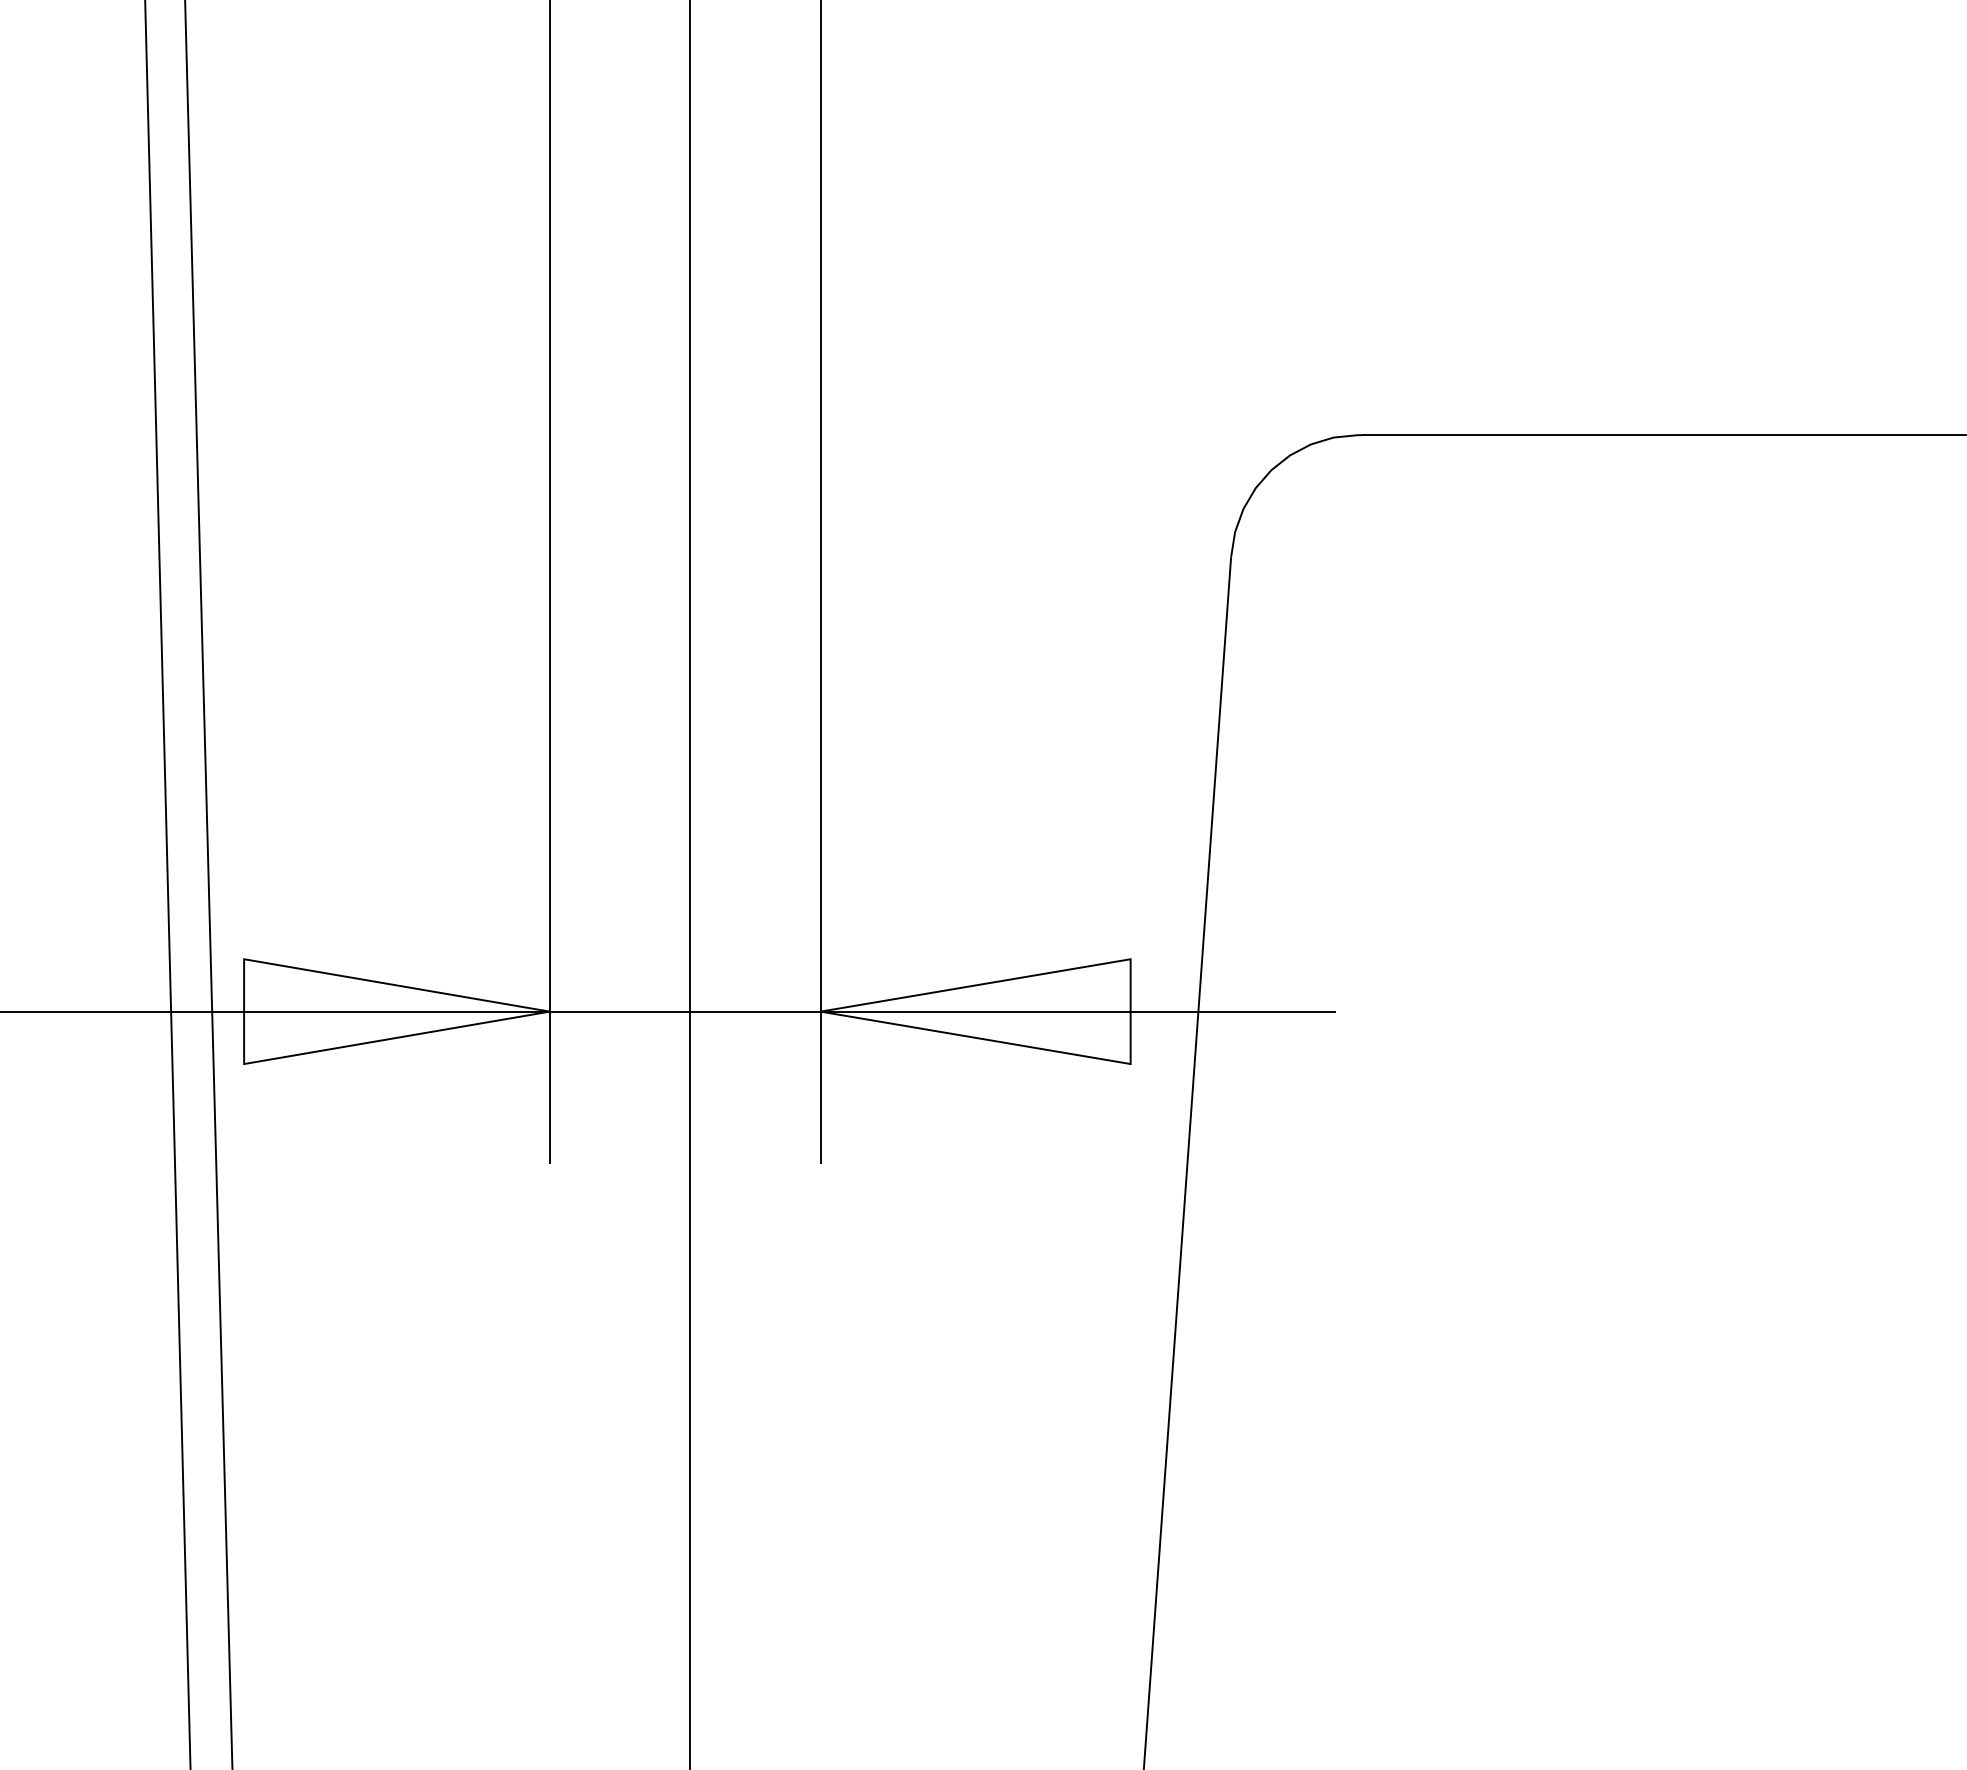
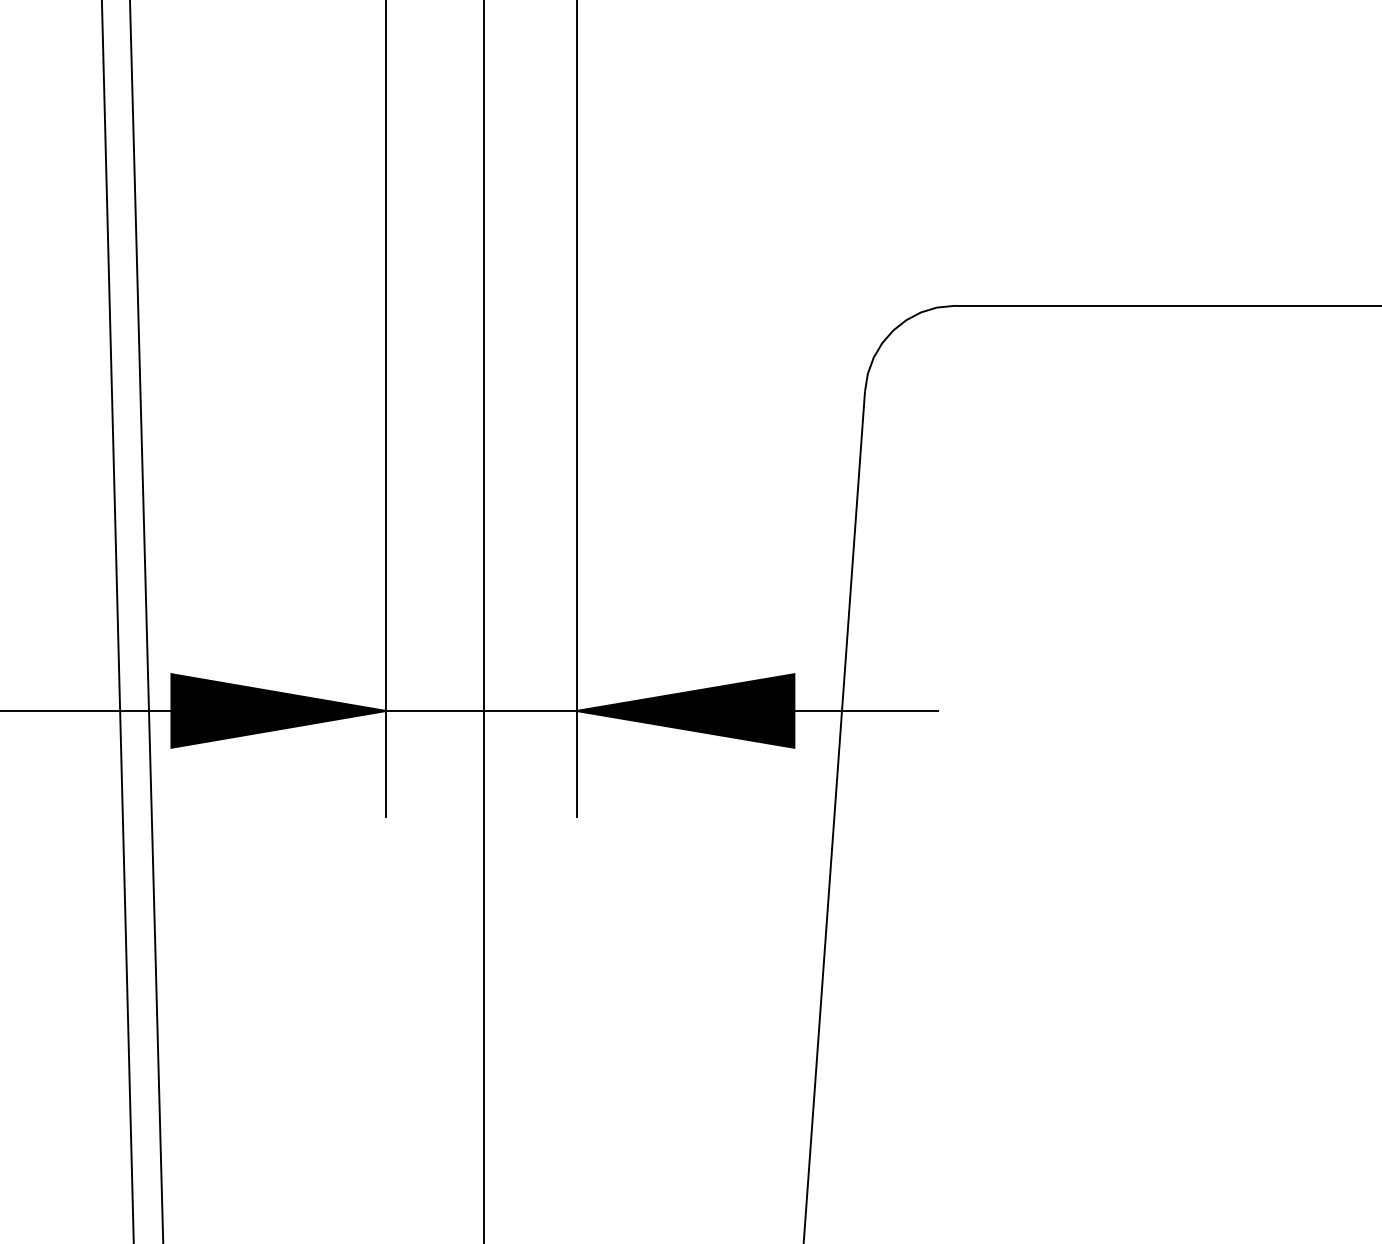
fill: (396, 1011) -> (278, 710), added
fill: (975, 1011) -> (685, 710), added

